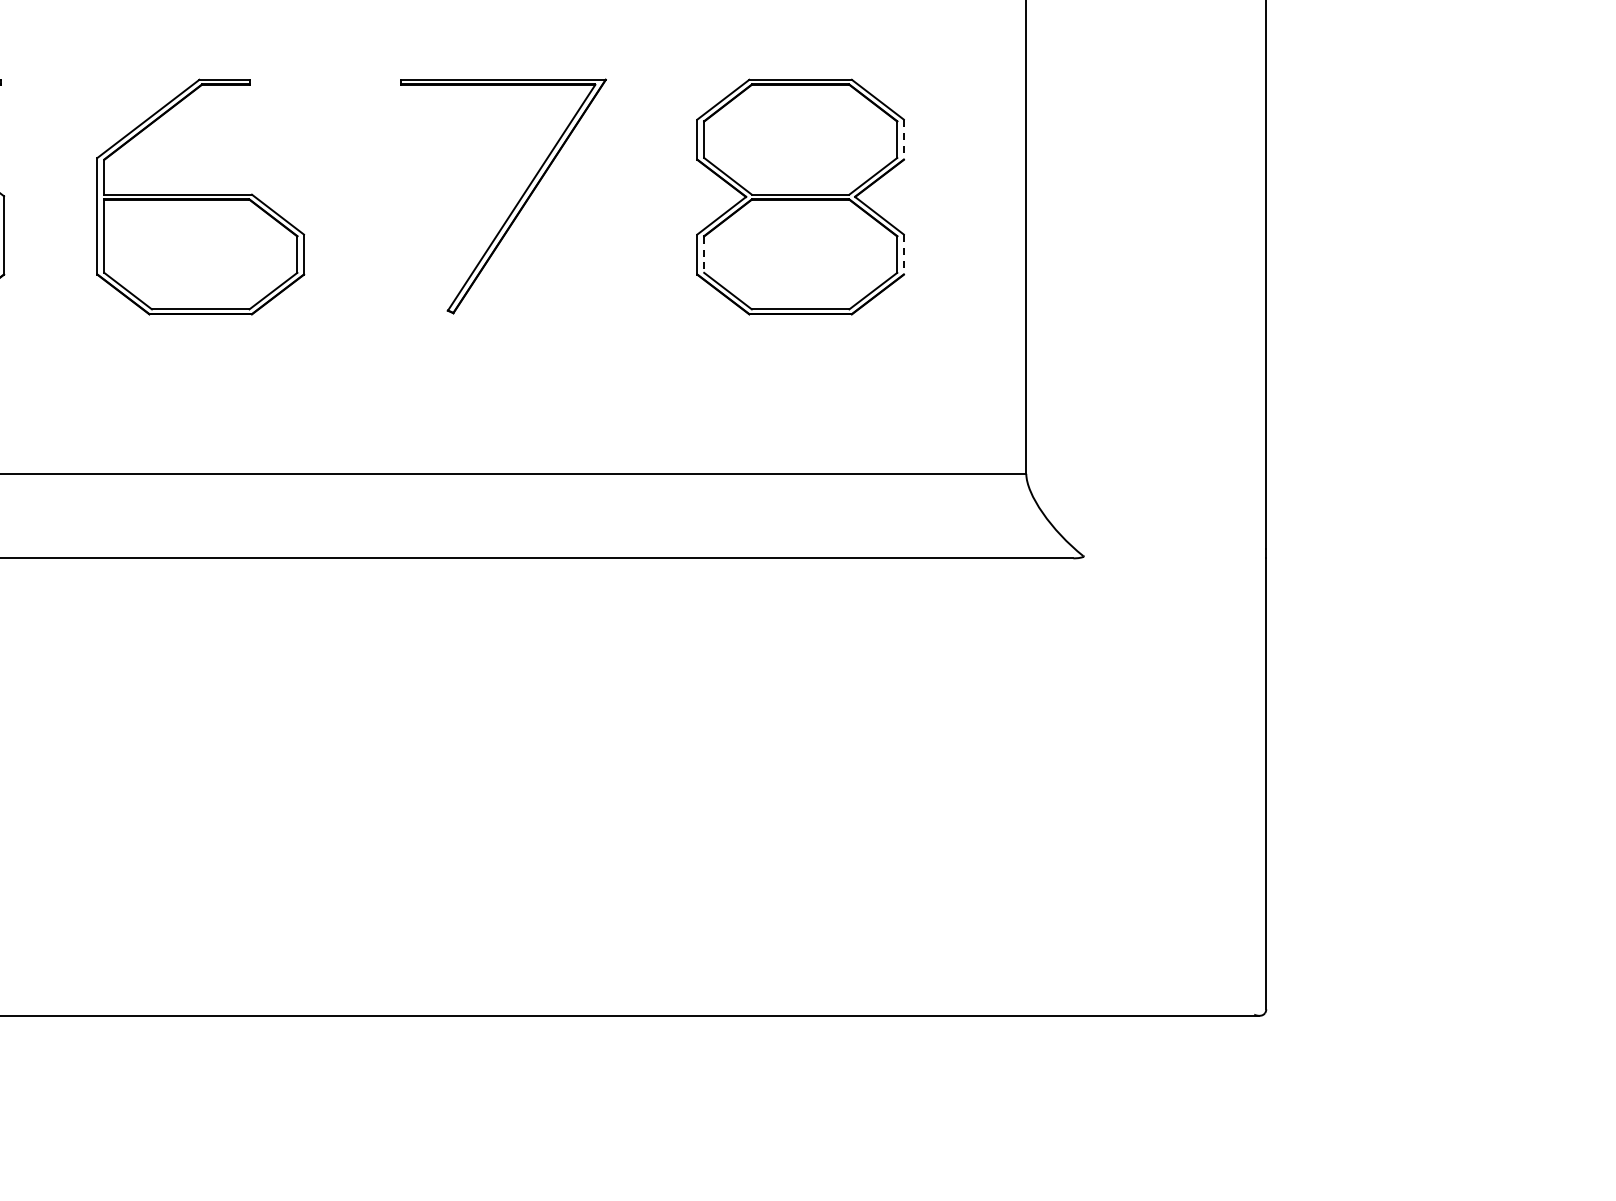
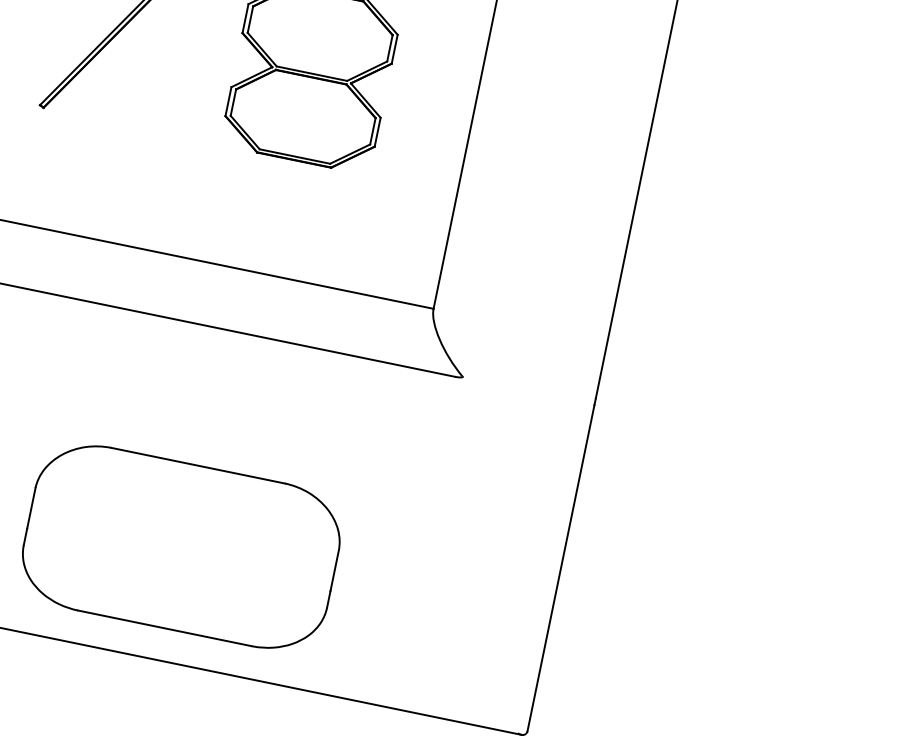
line: (903, 140) -> (394, 49), dashed -> solid
line: (704, 255) -> (233, 103), dashed -> solid
line: (903, 255) -> (377, 132), dashed -> solid
part: (756, 858) -> (181, 546), added

